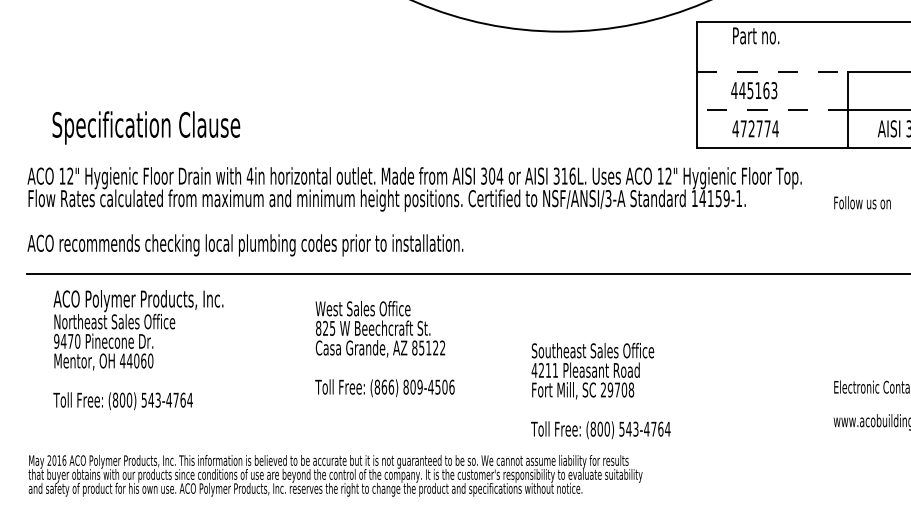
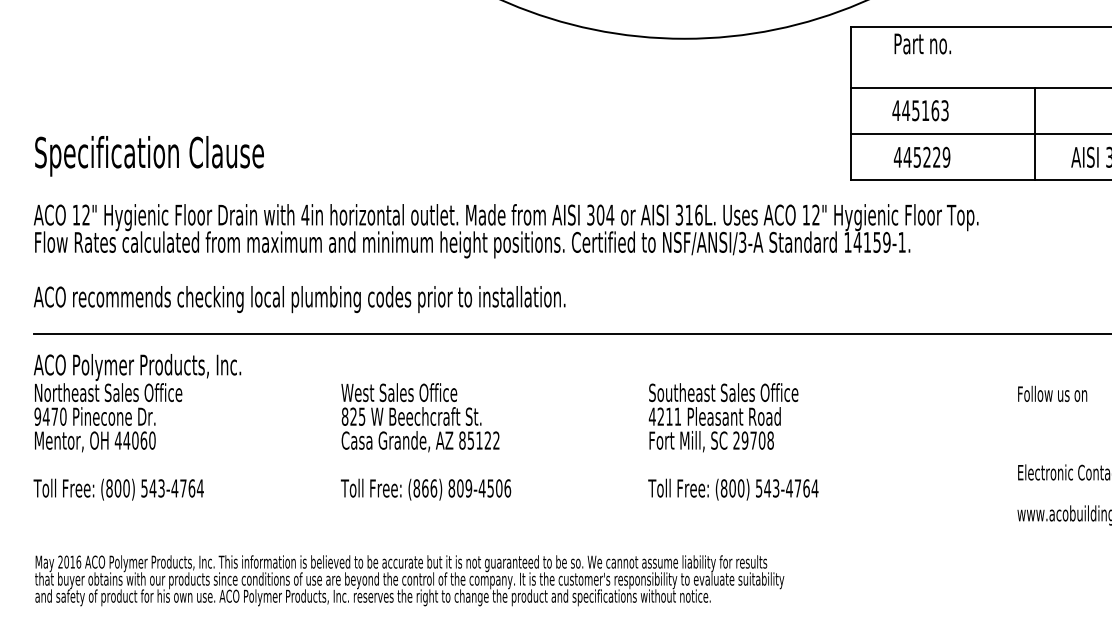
line: (772, 72) -> (942, 88), dashed -> solid
line: (772, 109) -> (942, 133), dashed -> solid
text: (146, 127) -> (149, 155), moved
text: (759, 128) -> (926, 156), 472774 -> 445229
text: (862, 202) -> (1052, 393), moved
text: (384, 349) -> (425, 442), moved
text: (138, 350) -> (137, 427), moved
text: (600, 391) -> (732, 442), moved

